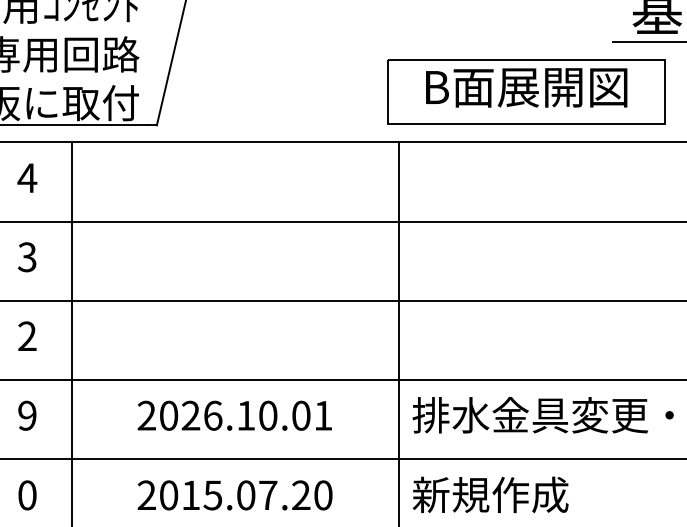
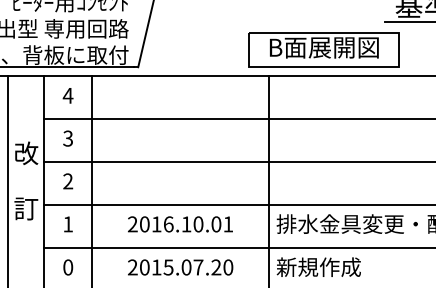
part: (525, 90) -> (323, 49), moved
text: (26, 415) -> (67, 224), 9 -> 1
text: (190, 415) -> (156, 224), 2026.10.01 -> 2016.10.01

